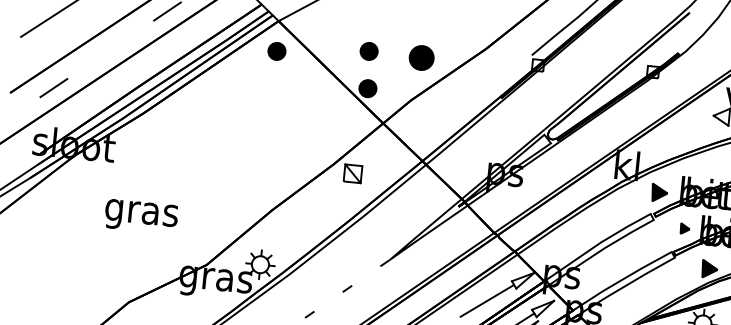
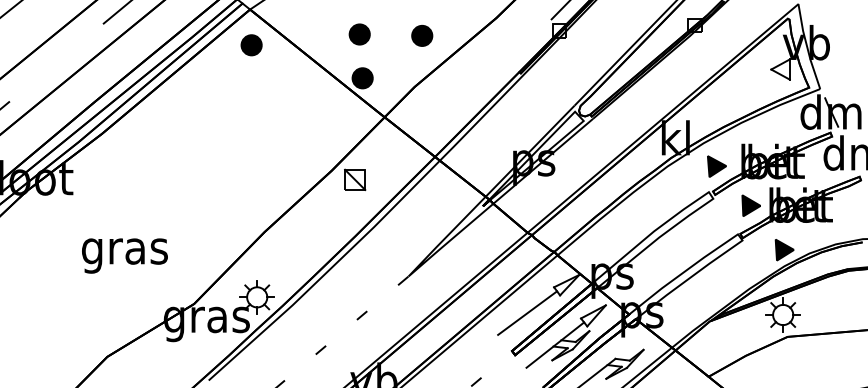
part: (422, 57) -> (422, 35), size x0.71
text: (141, 216) -> (124, 255), moved
part: (684, 228) -> (750, 205), size x1.67

